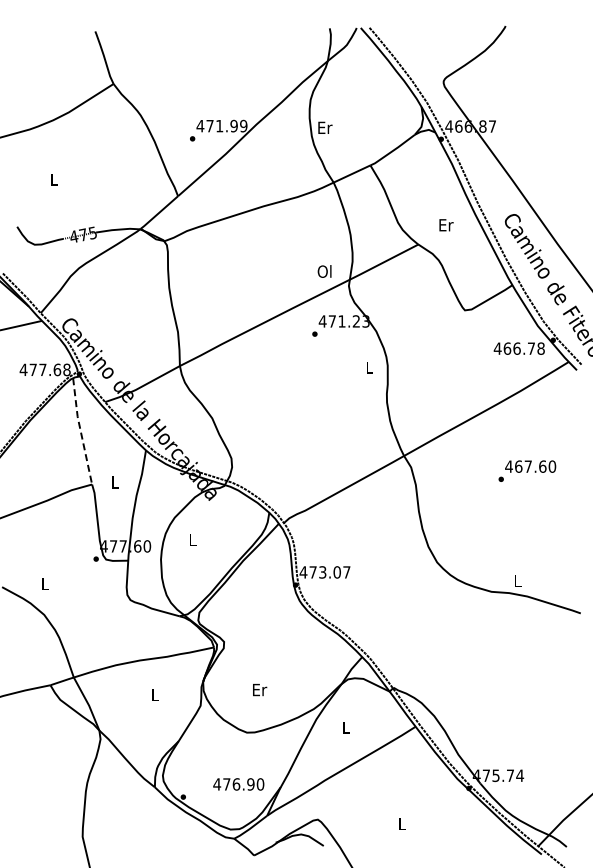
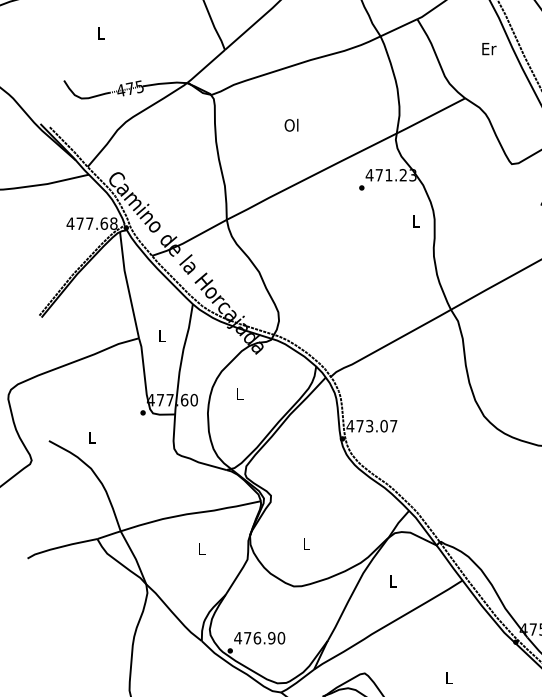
text: (446, 225) -> (489, 49), moved
text: (324, 271) -> (291, 125), moved
line: (80, 431) -> (127, 285), dashed -> solid
text: (260, 689) -> (307, 543), Er -> L
text: (238, 784) -> (259, 638), moved

